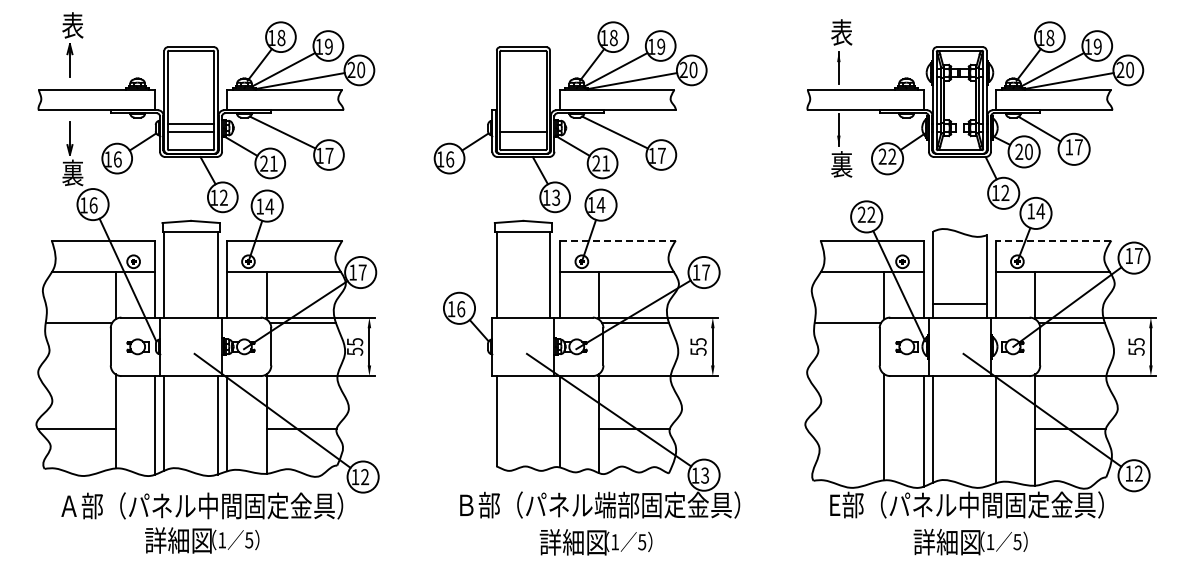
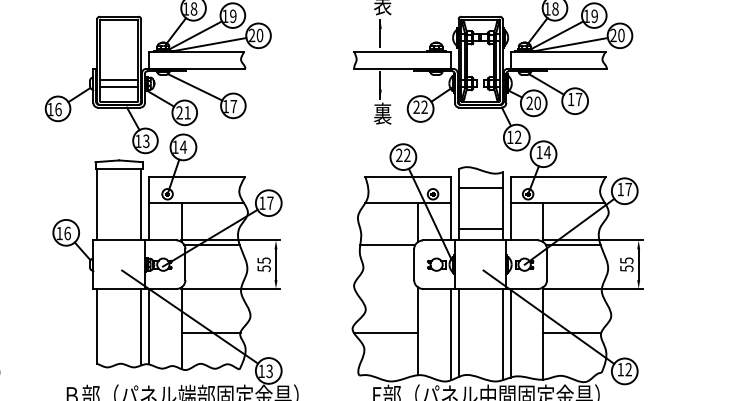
line: (523, 123) -> (119, 79), added
line: (618, 240) -> (197, 176), dashed -> solid
line: (1053, 240) -> (558, 176), dashed -> solid
line: (959, 254) -> (480, 188), added
line: (549, 422) -> (140, 327), added
line: (845, 429) -> (385, 333), added
line: (986, 431) -> (502, 334), added

